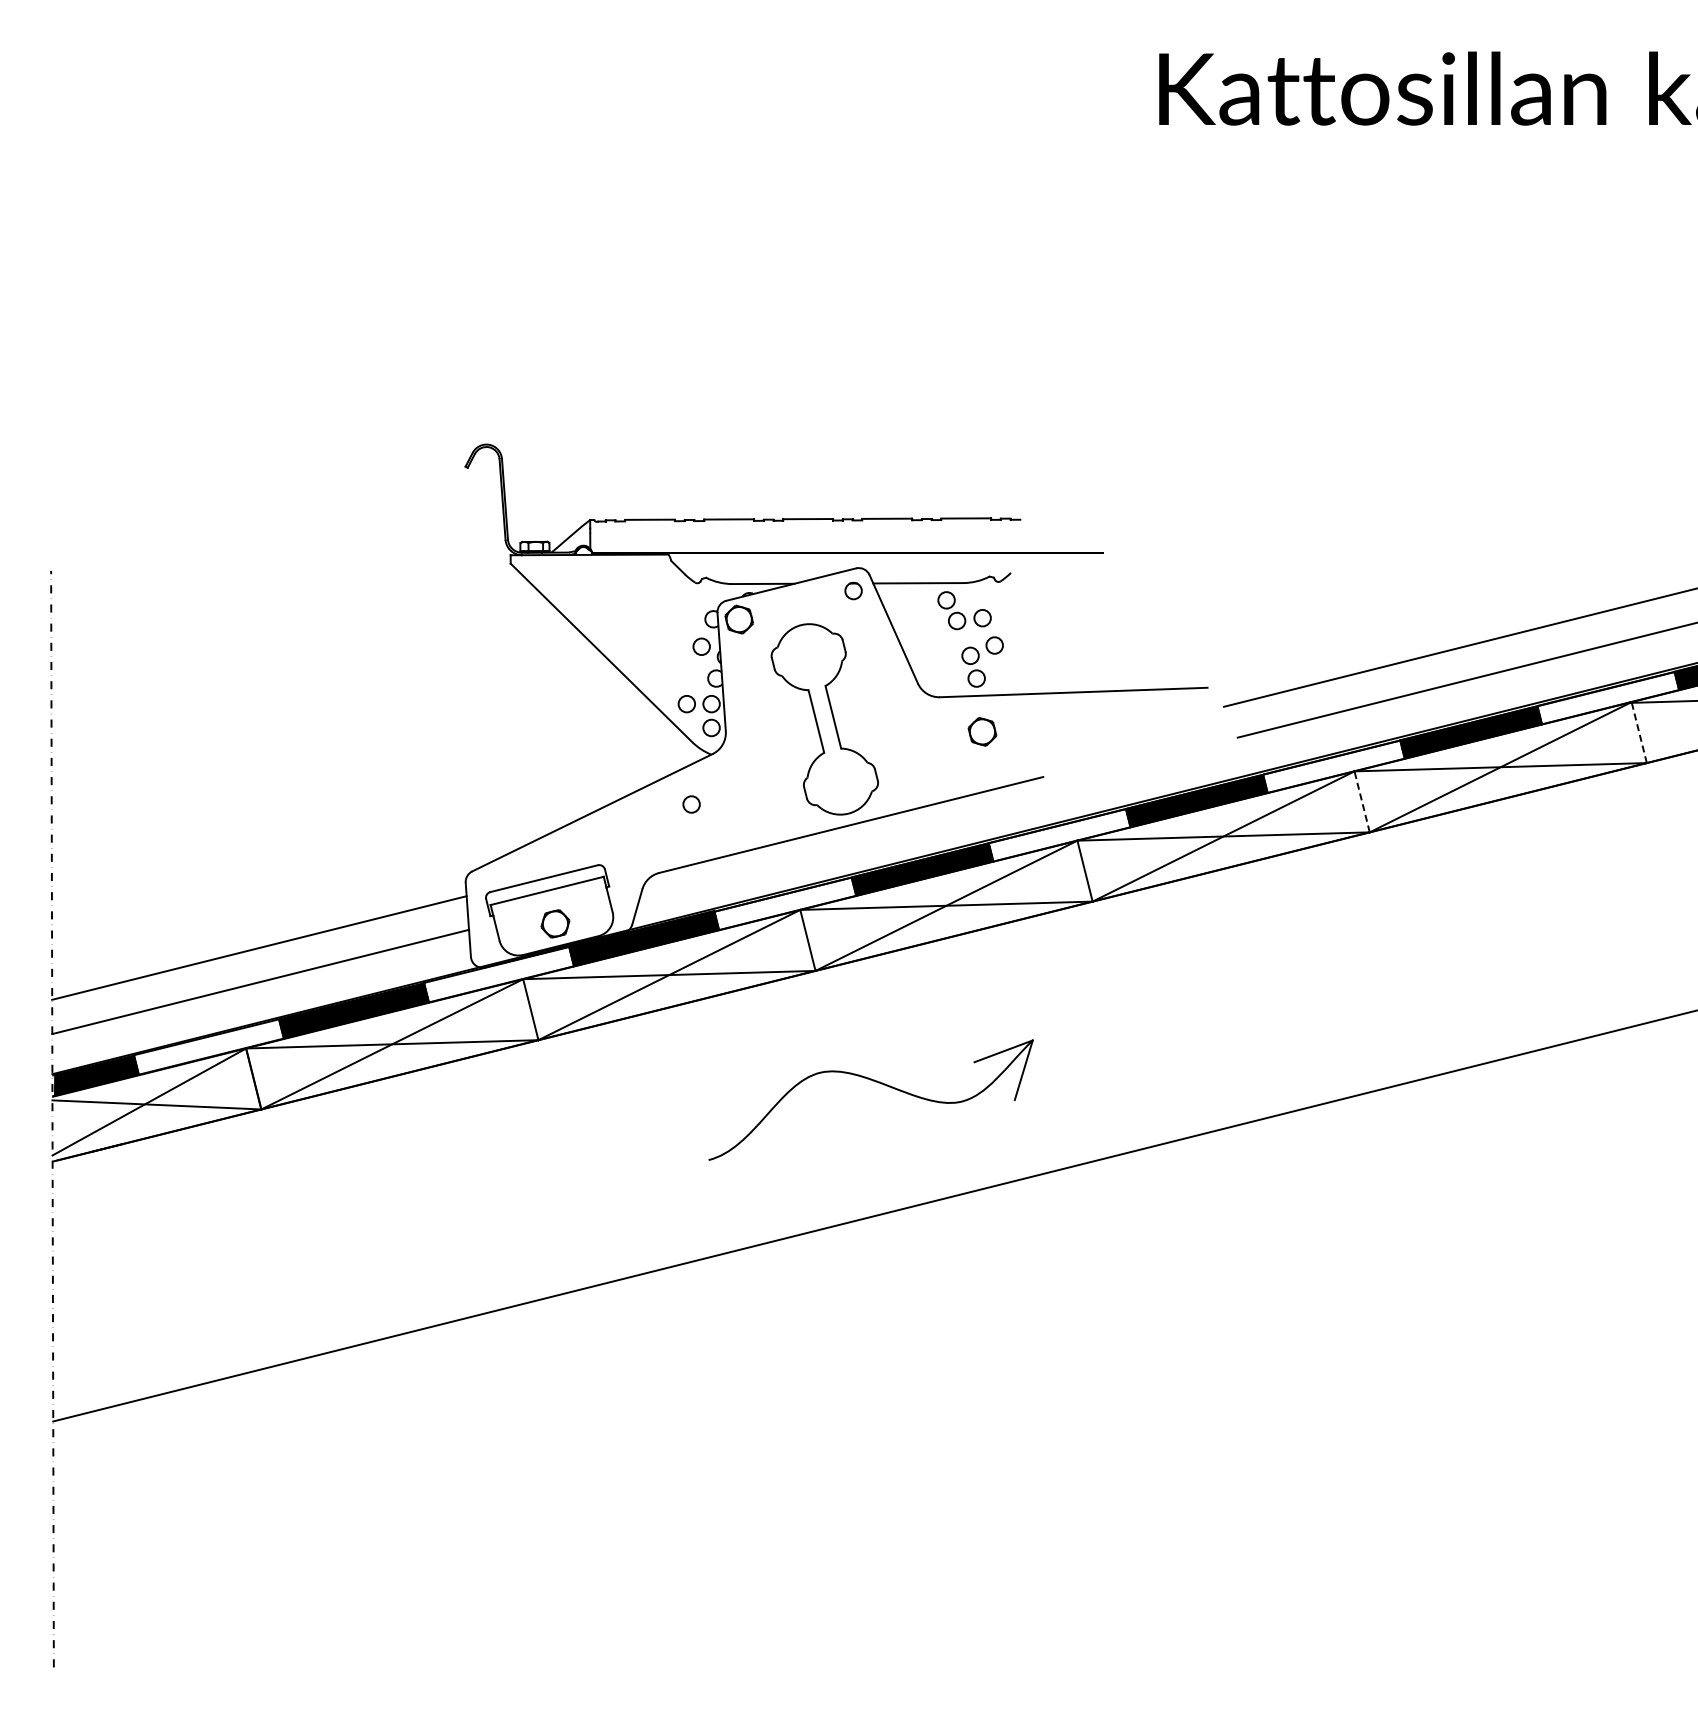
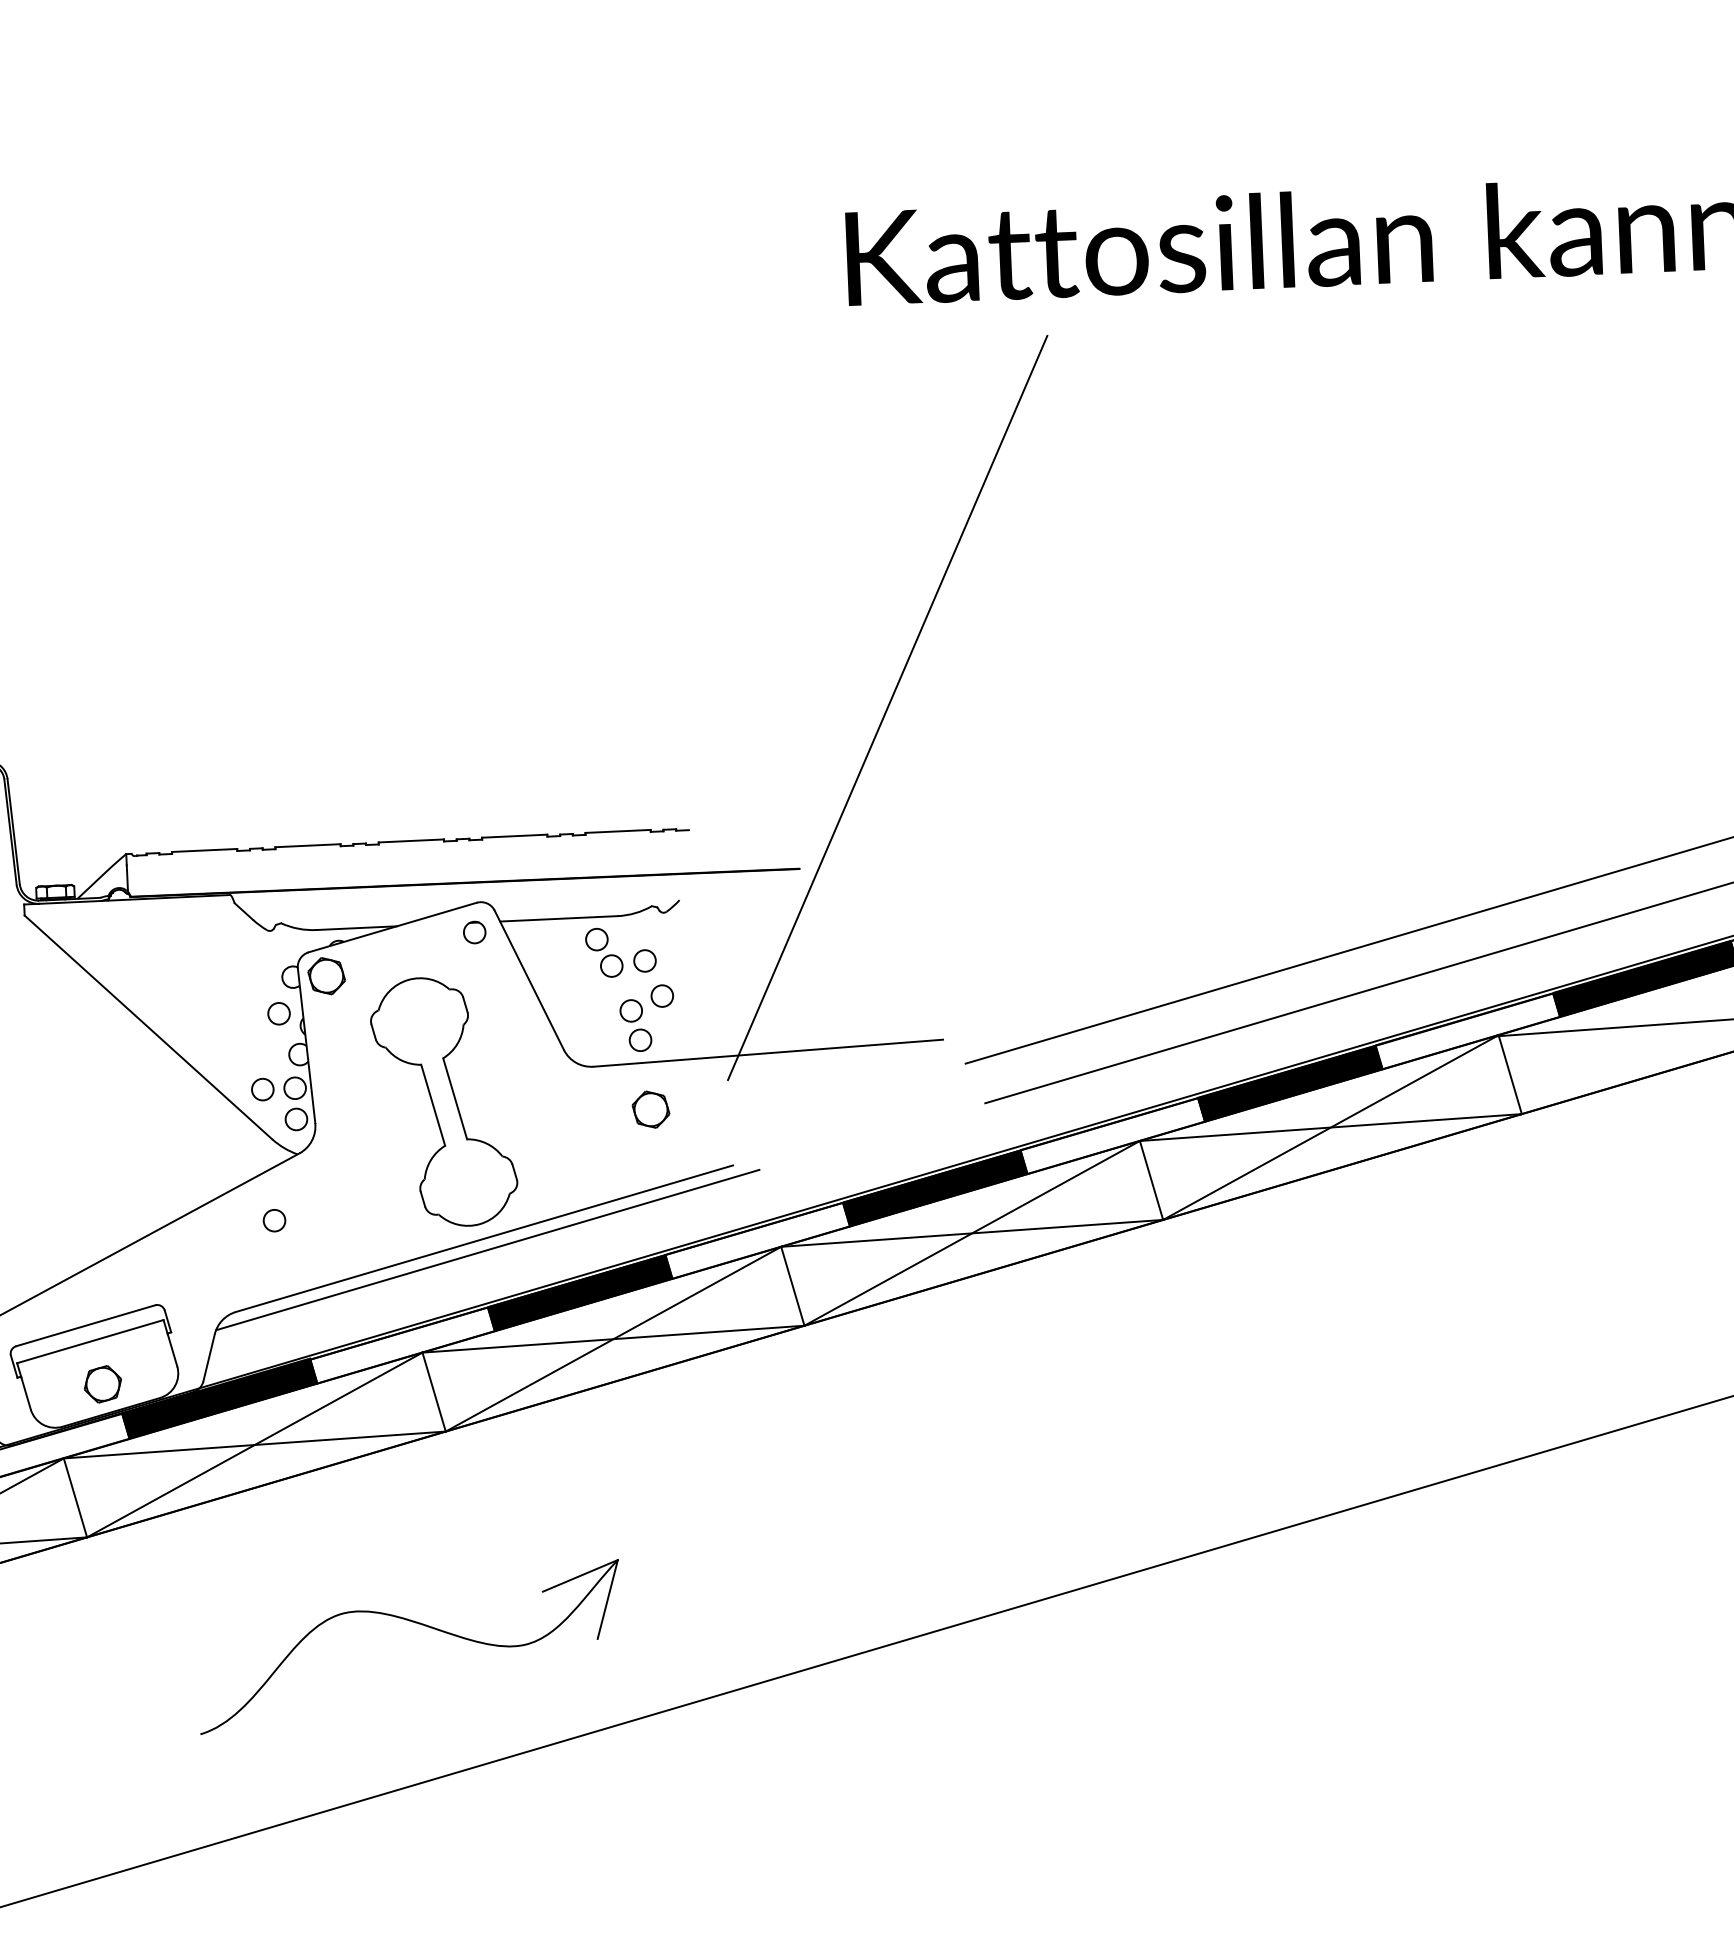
line: (1175, 432) -> (887, 707), added
line: (1639, 732) -> (1510, 1074), dashed -> solid
line: (1362, 801) -> (1151, 1179), dashed -> solid
line: (853, 833) -> (487, 1249), added
part: (875, 1082) -> (414, 1623), moved

